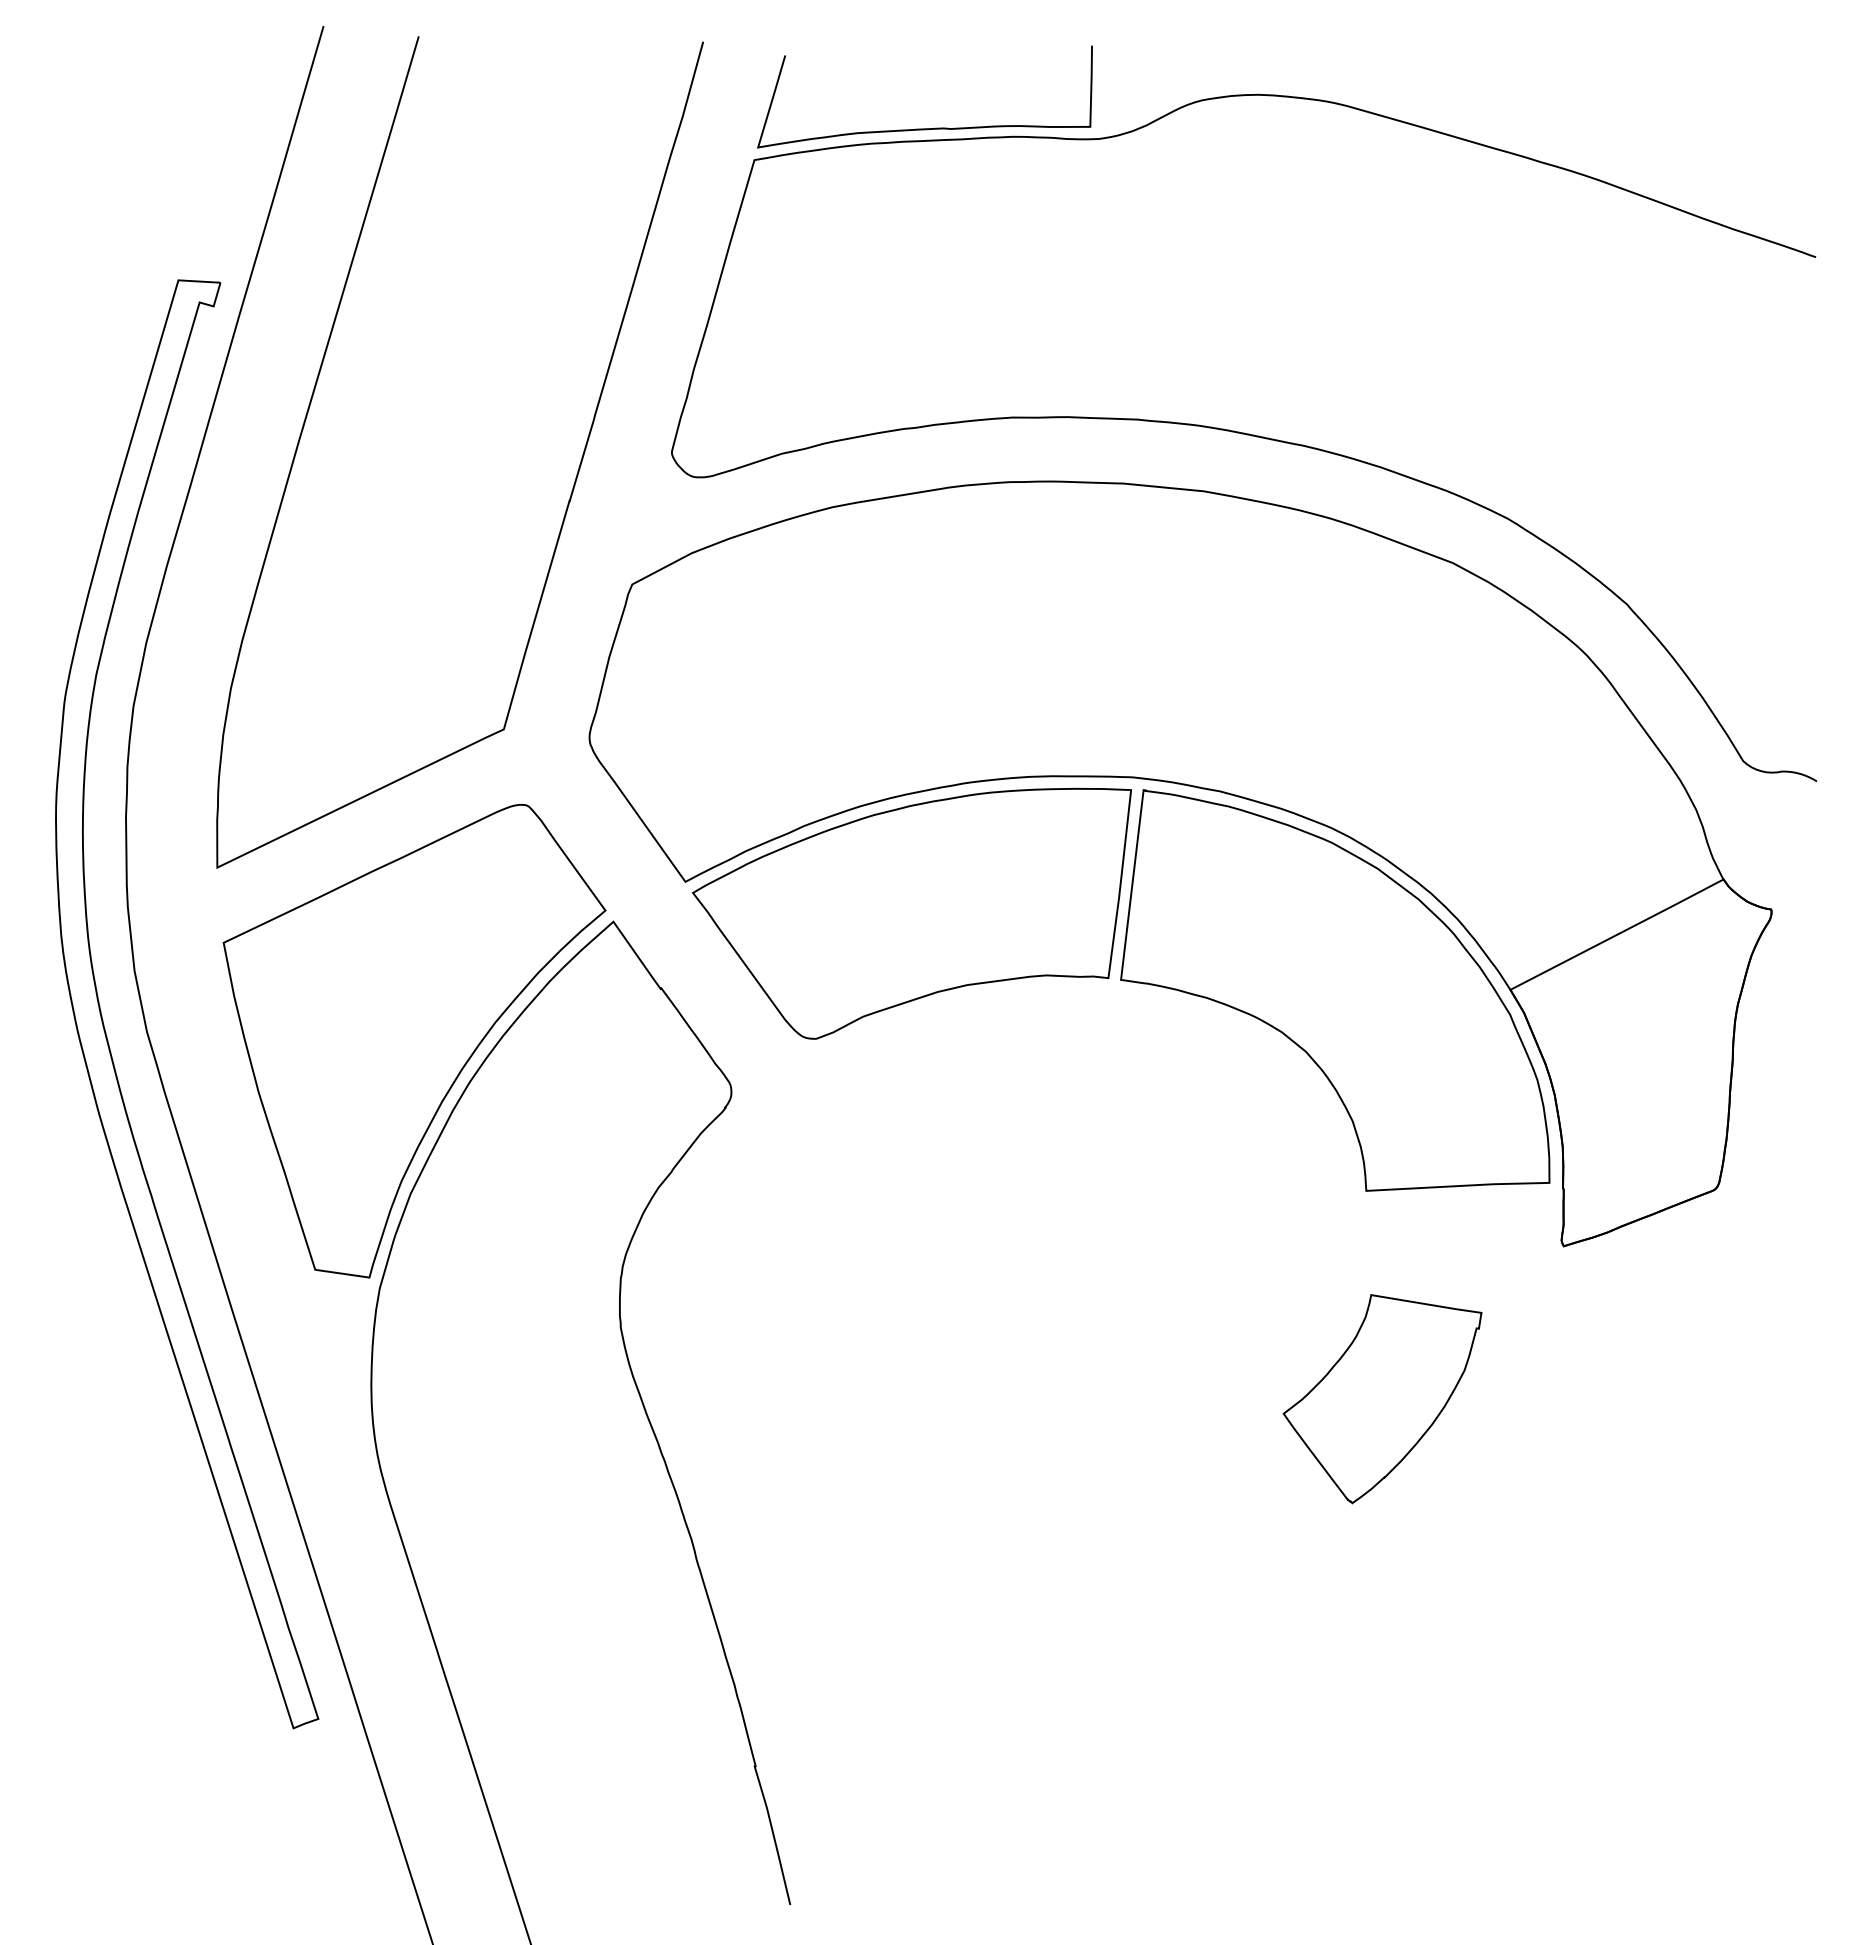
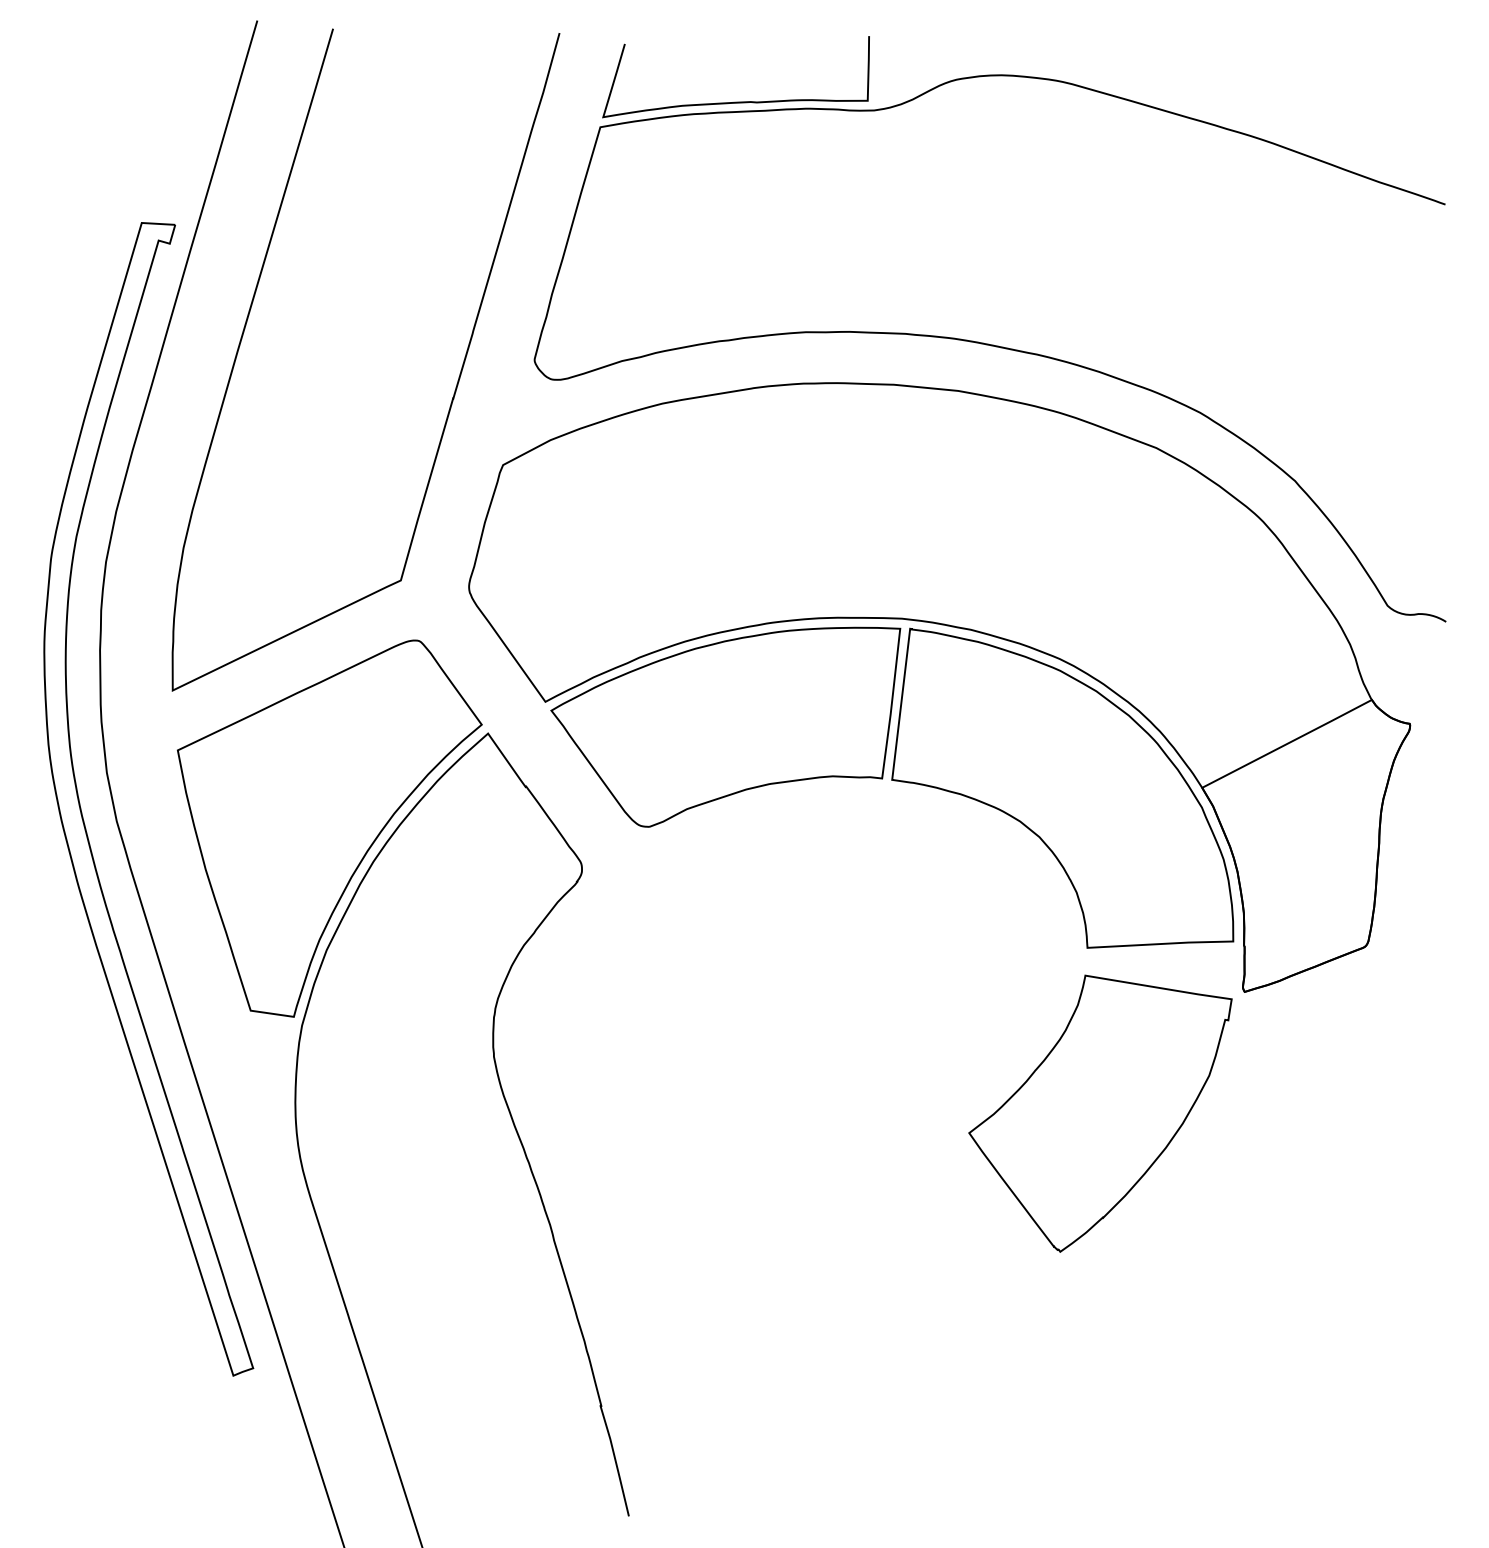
part: (1382, 1398) -> (1100, 1113), size x1.67

